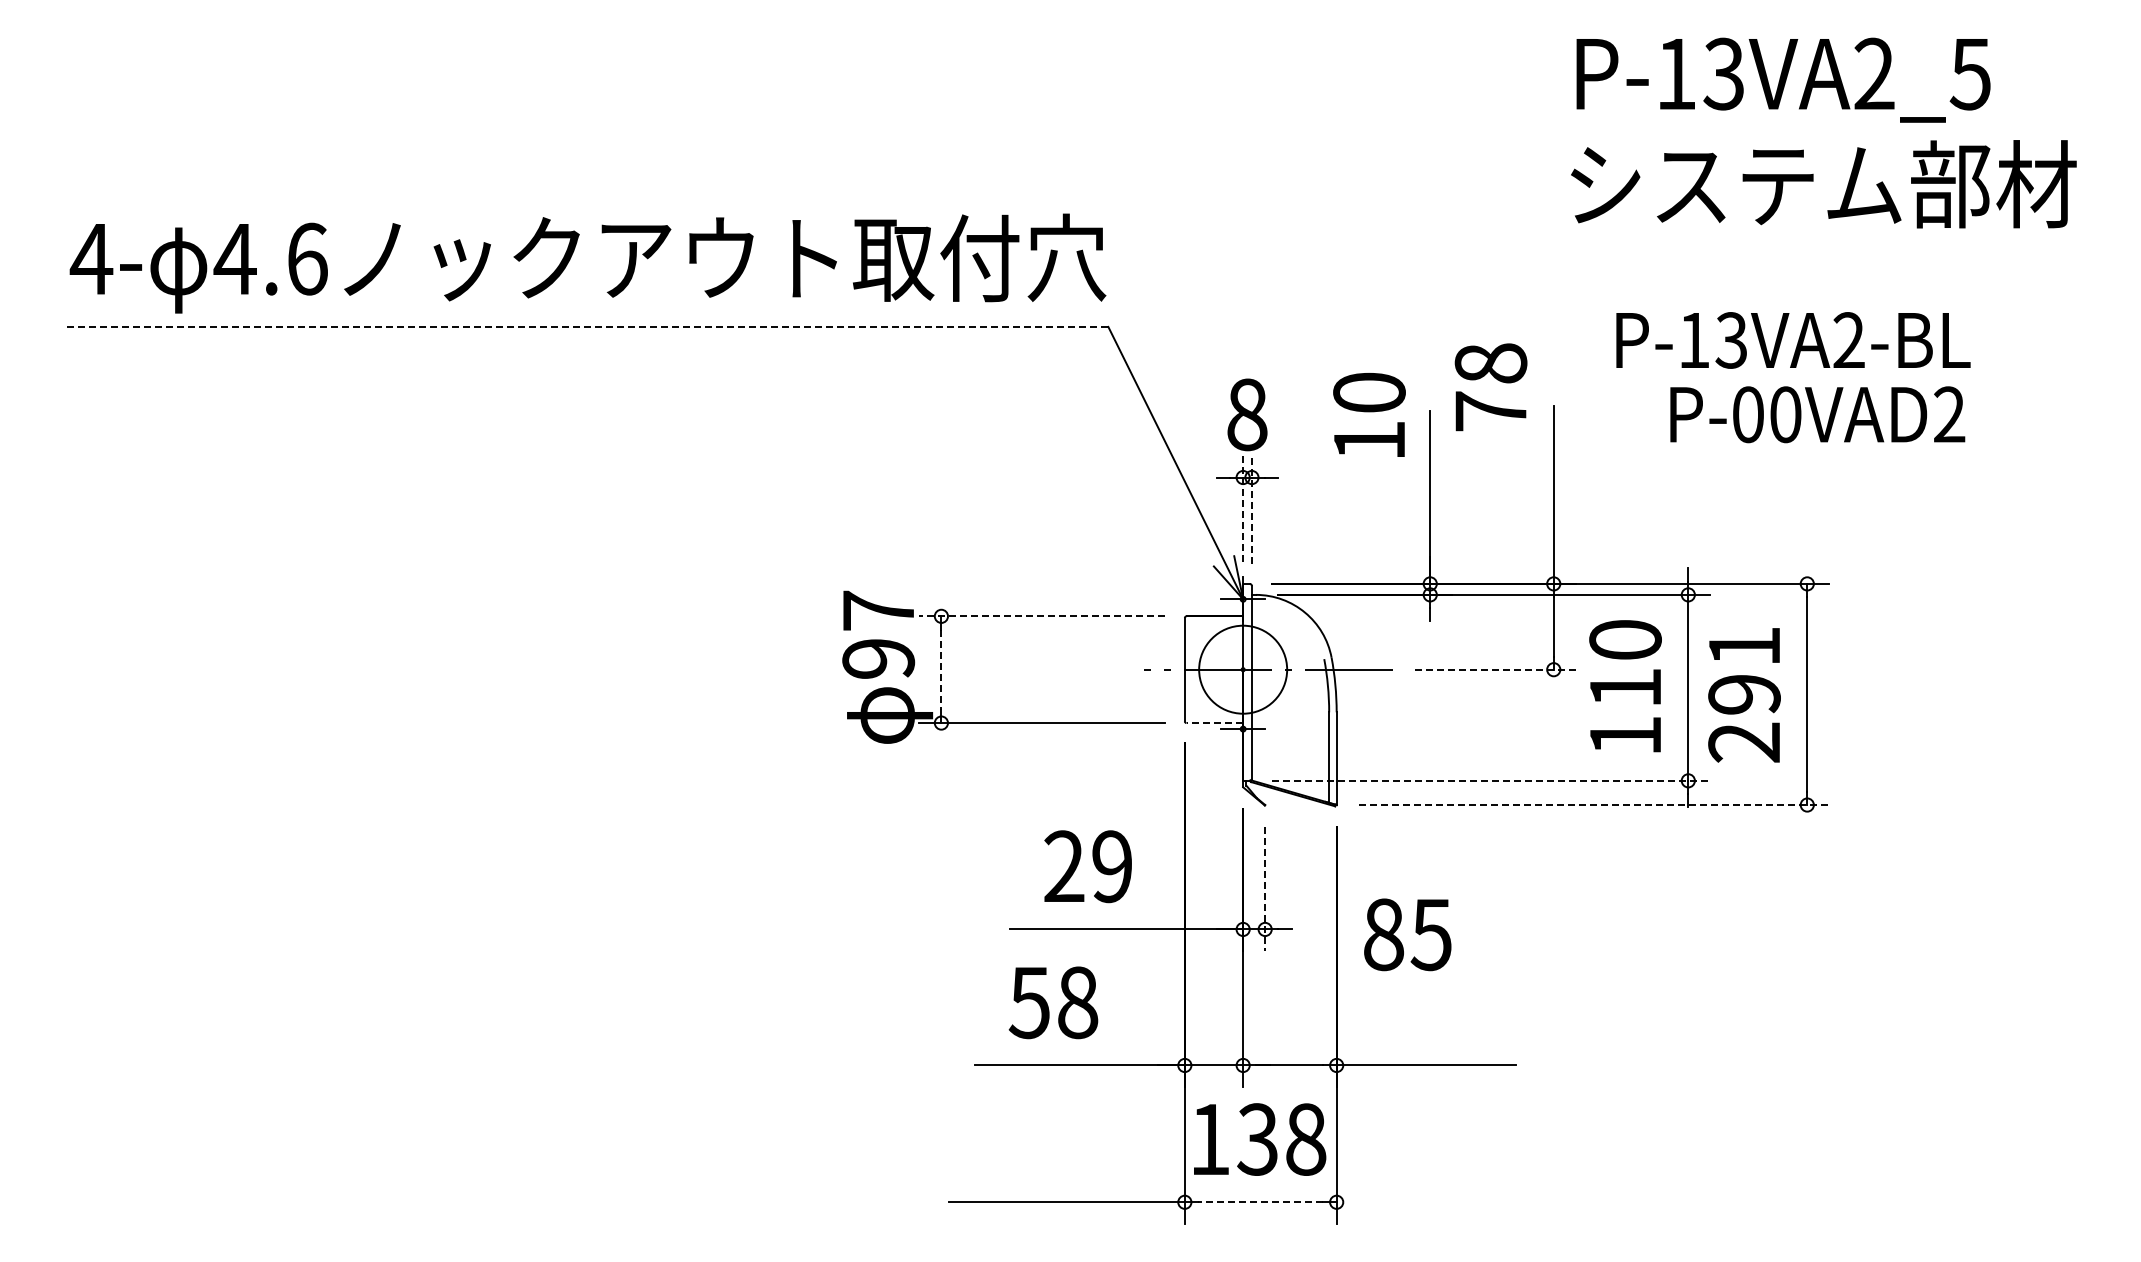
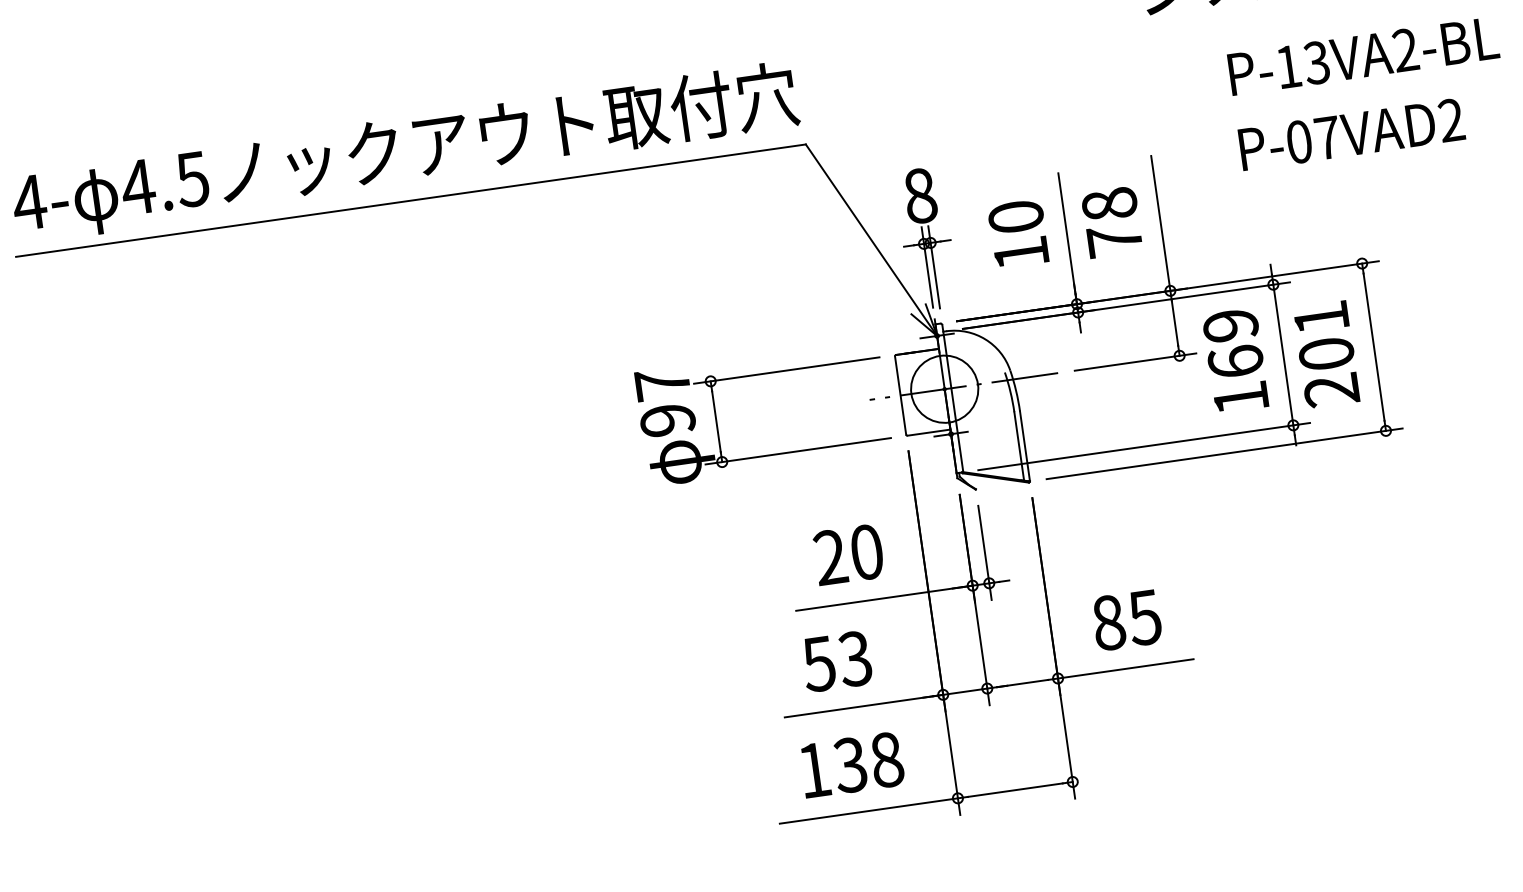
text: (306, 258) -> (191, 179), 4.6 -> 4.5
line: (585, 326) -> (410, 200), dashed -> solid
text: (1793, 340) -> (1363, 56), moved
text: (1490, 387) -> (1111, 222), moved
text: (1369, 414) -> (1018, 233), moved
text: (1785, 414) -> (1327, 137), P-00VAD2 -> P-07VAD2
line: (1243, 508) -> (927, 267), dashed -> solid
line: (1251, 509) -> (933, 267), dashed -> solid
line: (1041, 616) -> (786, 370), dashed -> solid
text: (1625, 663) -> (1233, 343), 110 -> 169
line: (1495, 669) -> (1135, 361), dashed -> solid
line: (941, 670) -> (716, 422), dashed -> solid
text: (1744, 694) -> (1326, 354), 291 -> 201
line: (1214, 723) -> (928, 433), dashed -> solid
line: (1491, 780) -> (1144, 446), dashed -> solid
line: (1594, 805) -> (1225, 454), dashed -> solid
text: (1112, 866) -> (867, 552), 29 -> 20
line: (1265, 889) -> (985, 553), dashed -> solid
text: (1407, 934) -> (1126, 620), moved
text: (1077, 1002) -> (855, 658), 58 -> 53
text: (1260, 1139) -> (852, 764), moved
line: (1260, 1202) -> (1015, 790), dashed -> solid

